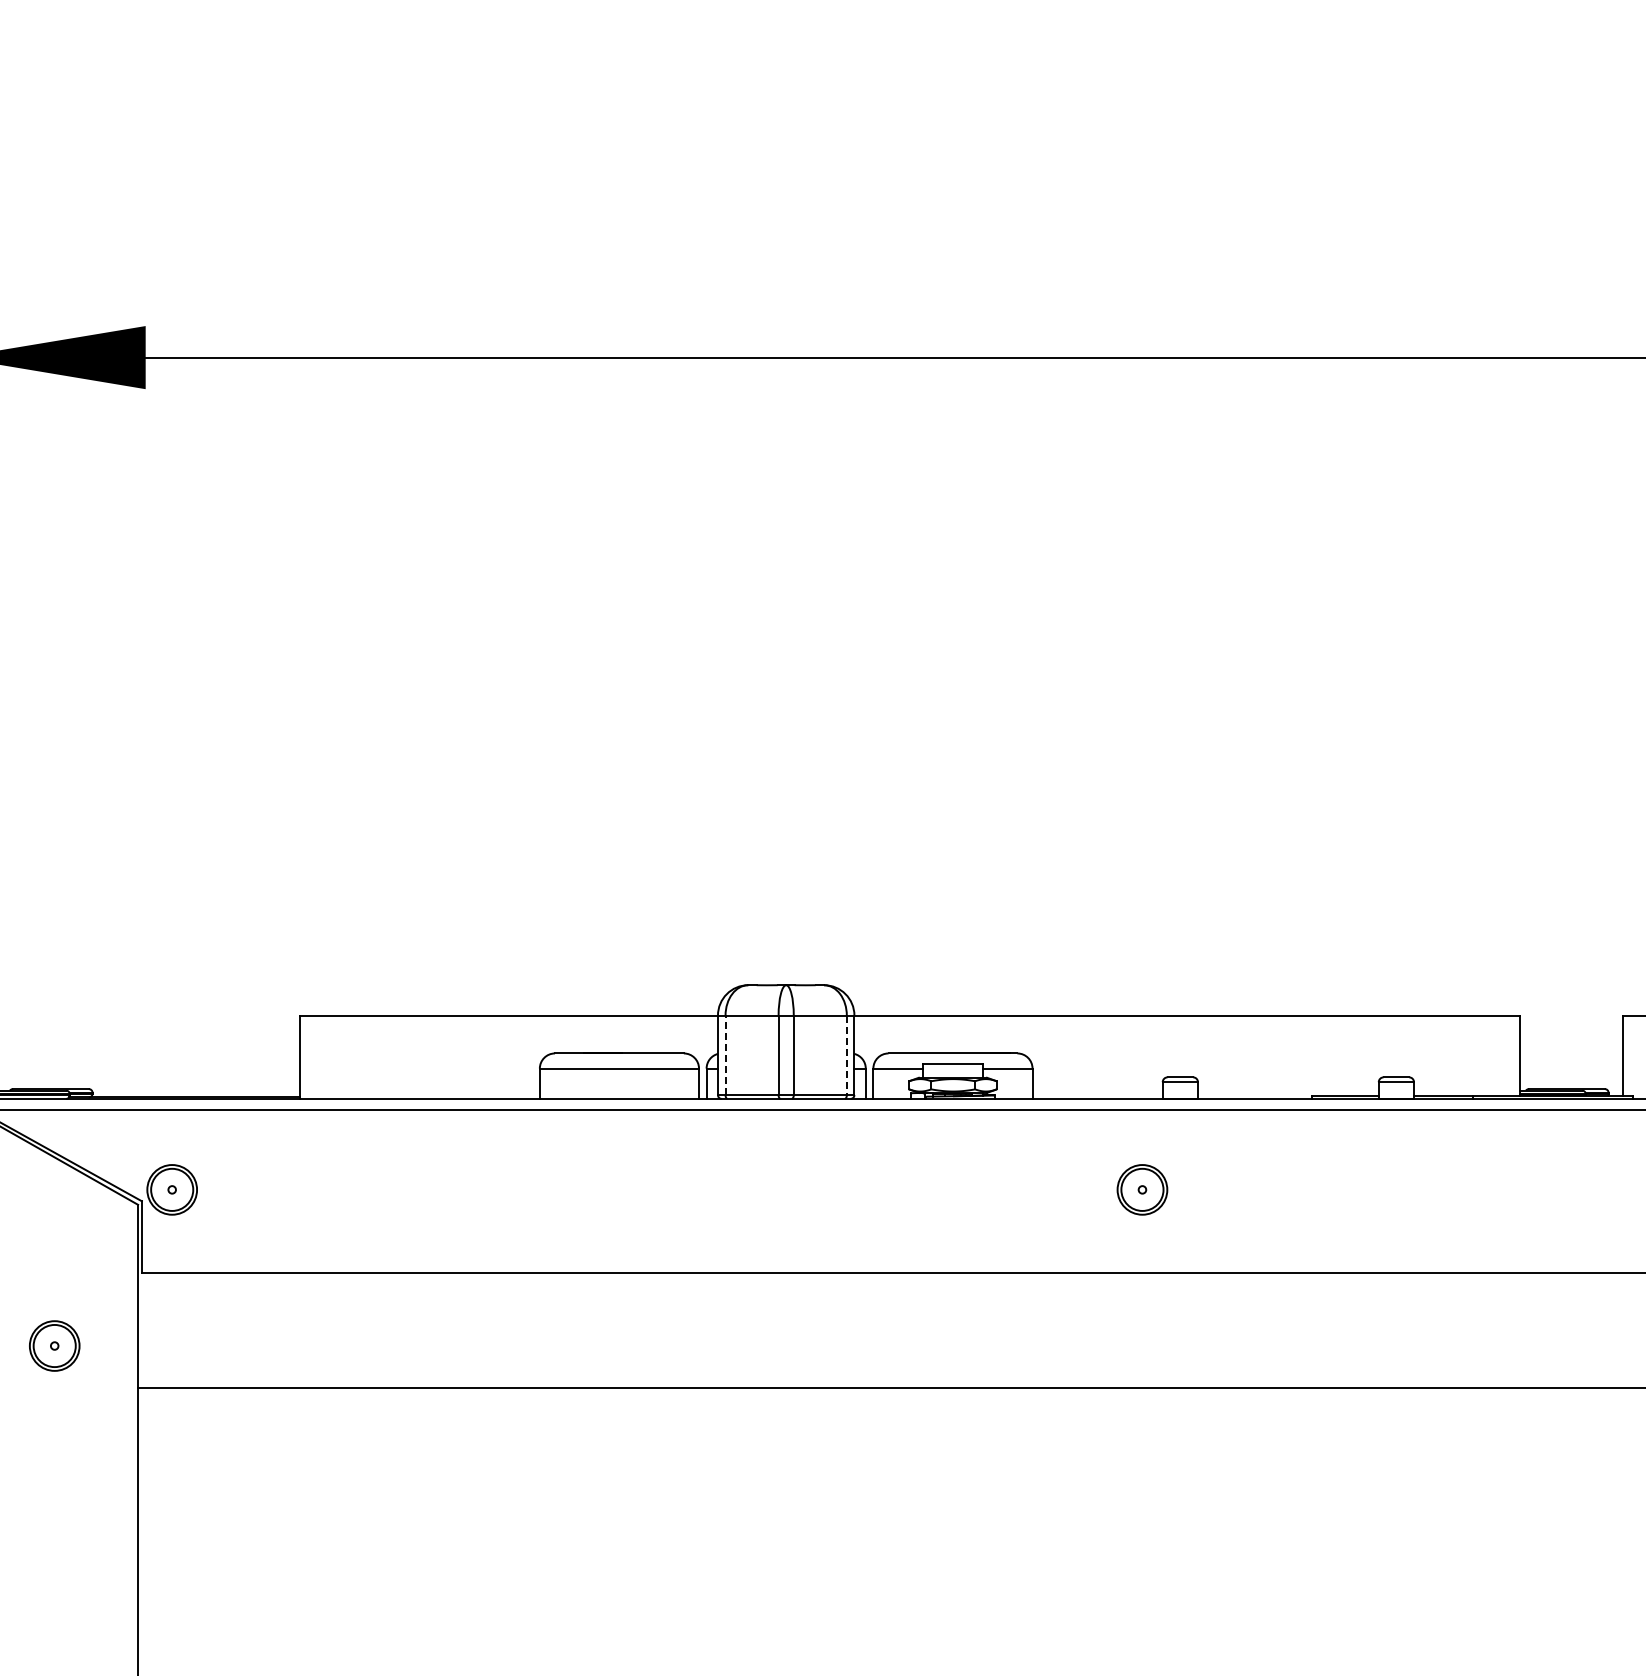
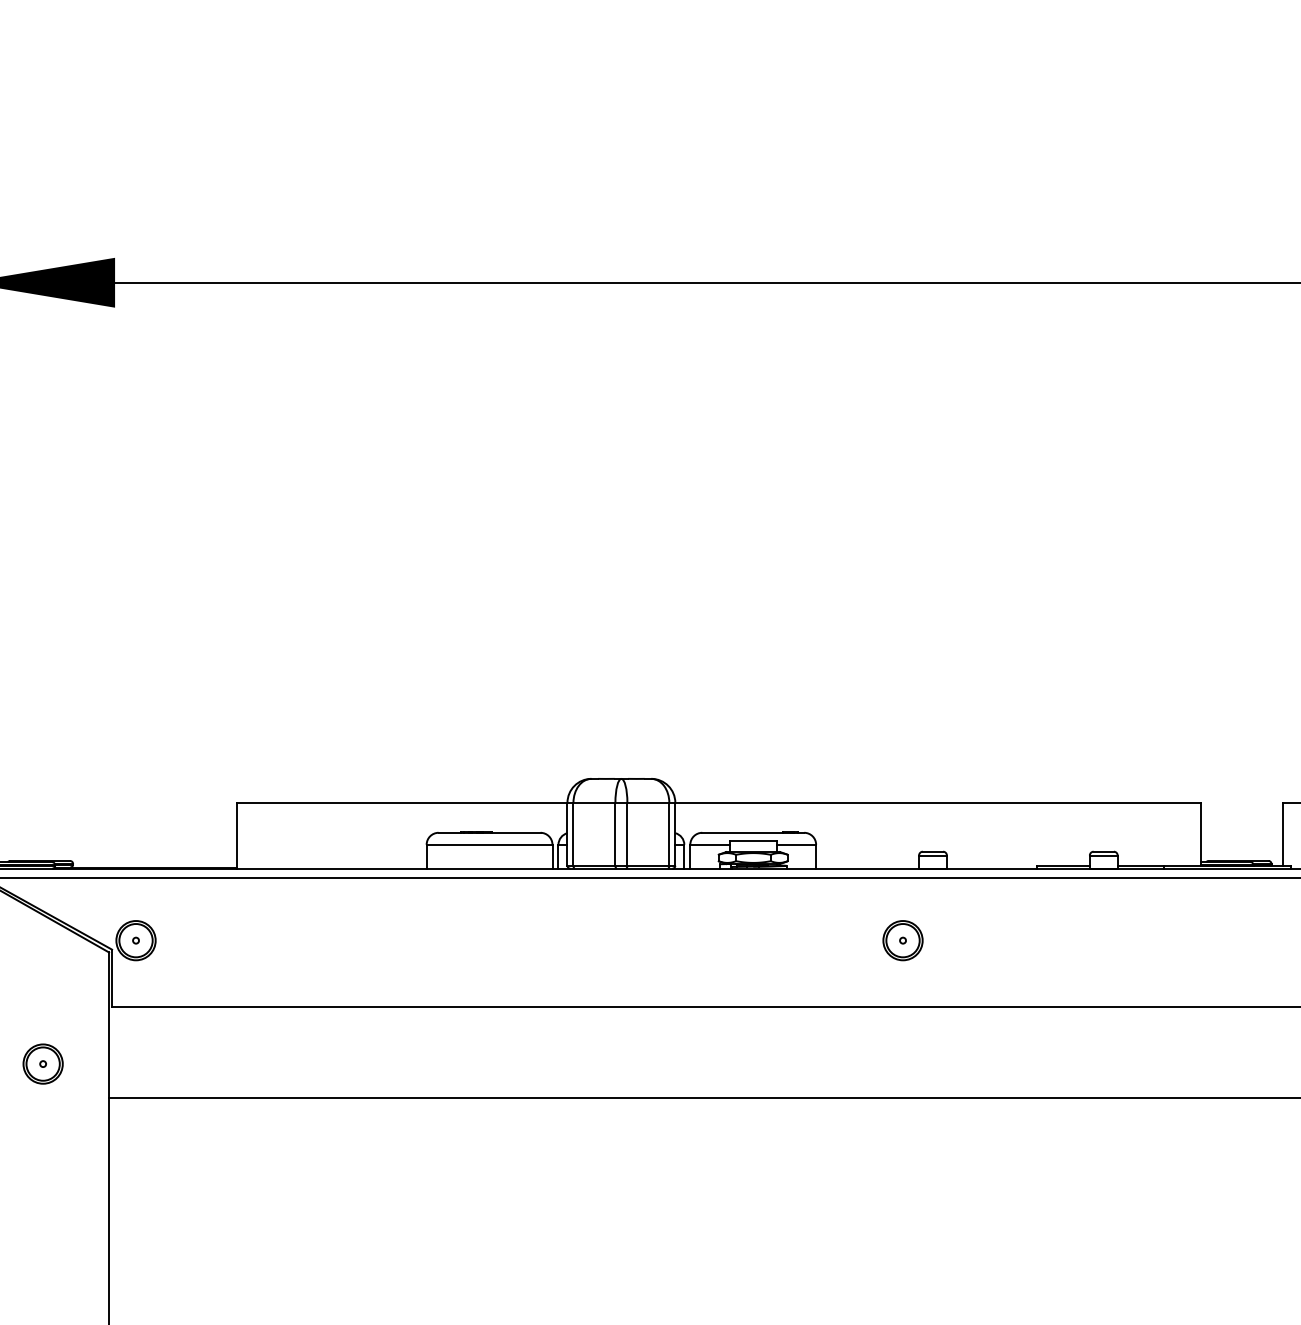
line: (725, 1055) -> (573, 834), dashed -> solid
line: (846, 1055) -> (669, 834), dashed -> solid

